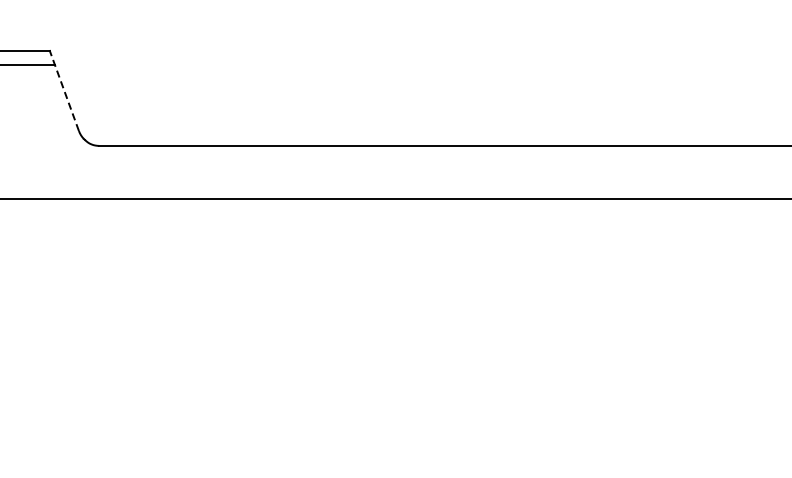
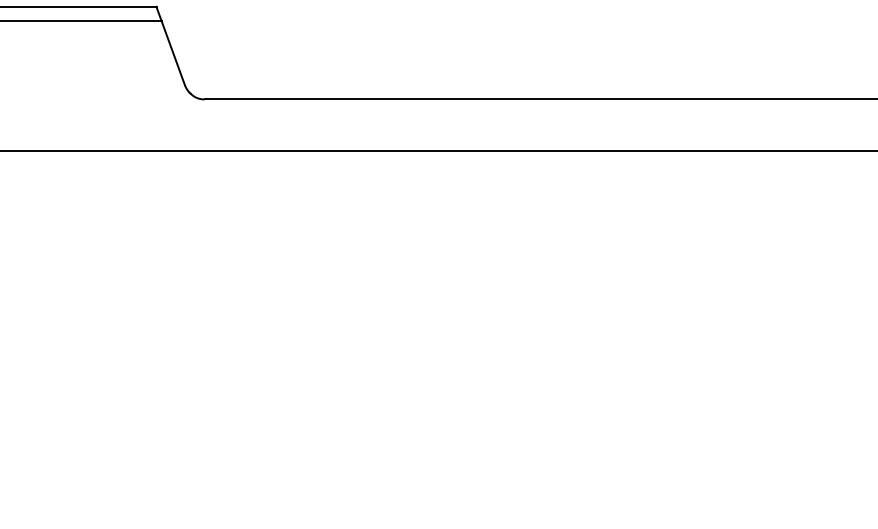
line: (64, 90) -> (170, 45), dashed -> solid

